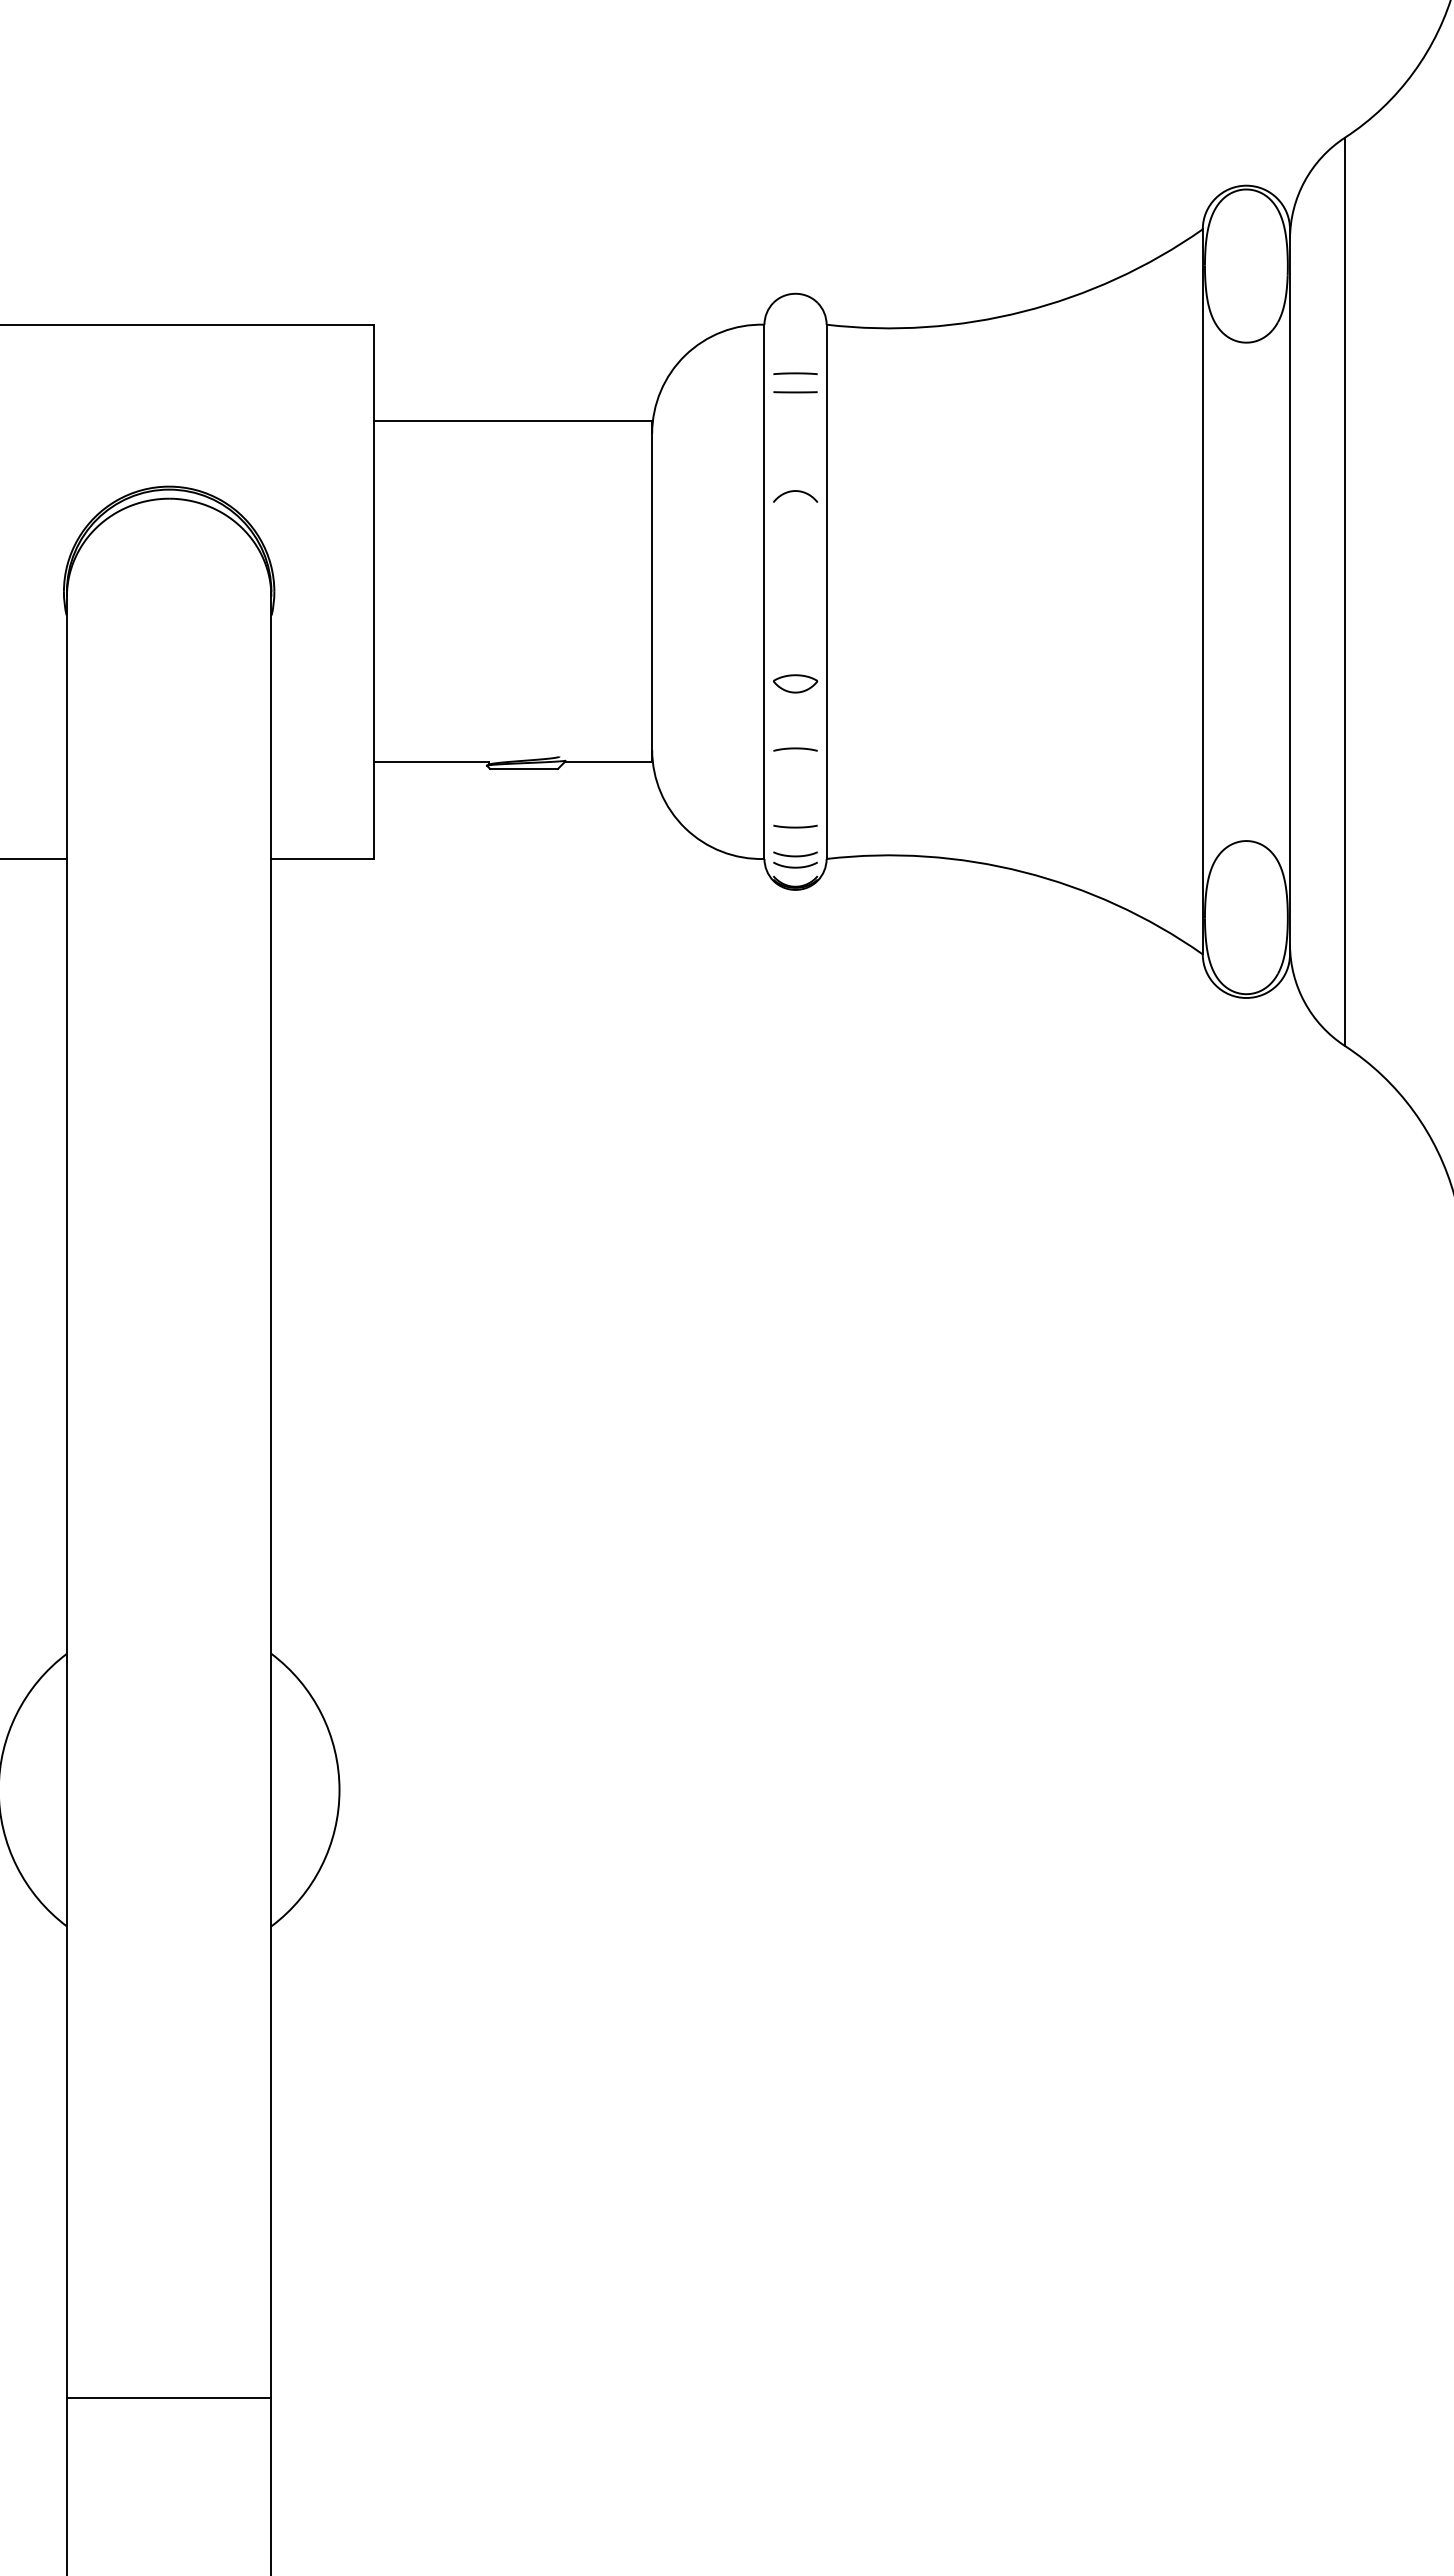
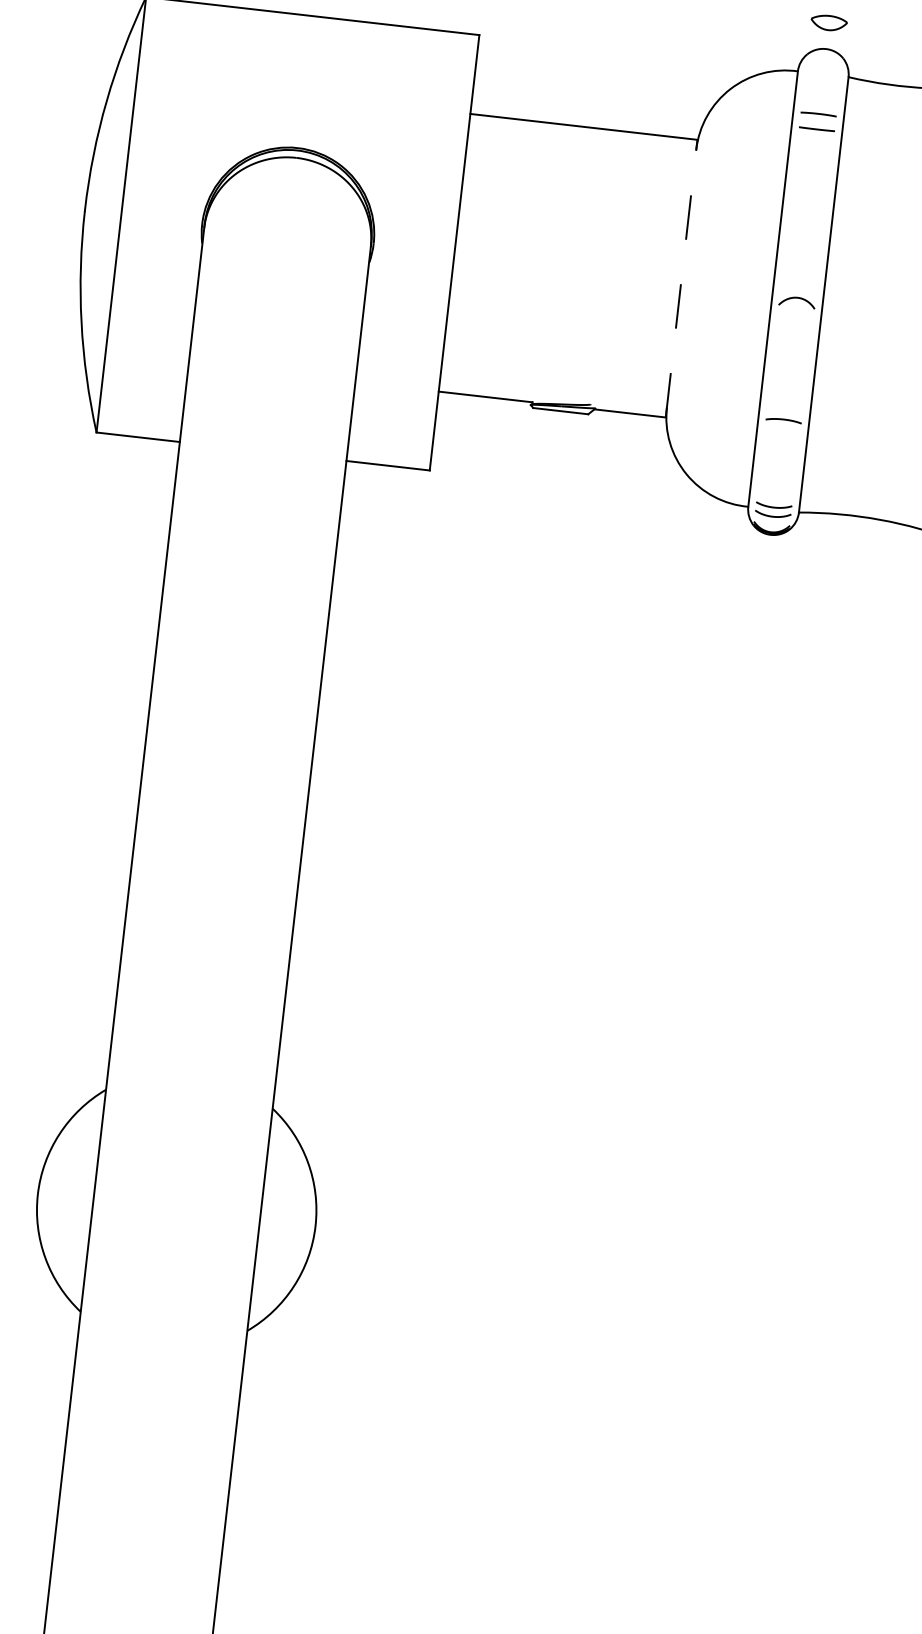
curve: (795, 491) -> (797, 298), moved
line: (652, 591) -> (681, 278), solid -> dashed
part: (795, 683) -> (829, 22), moved
curve: (795, 826) -> (776, 483), removed

